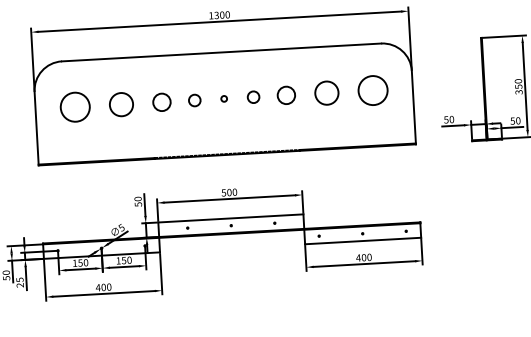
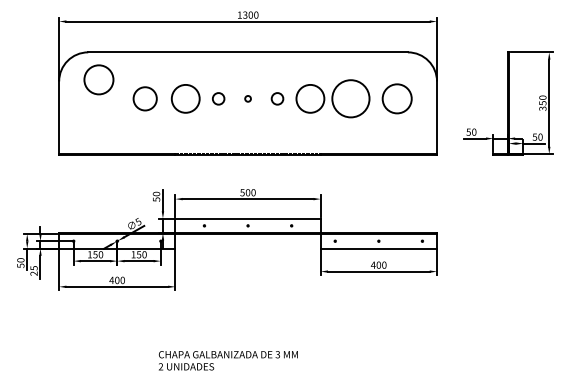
circle: (326, 92) -> (350, 98), size x1.6
circle: (286, 95) -> (310, 98), size x1.6
circle: (161, 102) -> (185, 98), size x1.6
circle: (74, 106) -> (98, 79), moved

